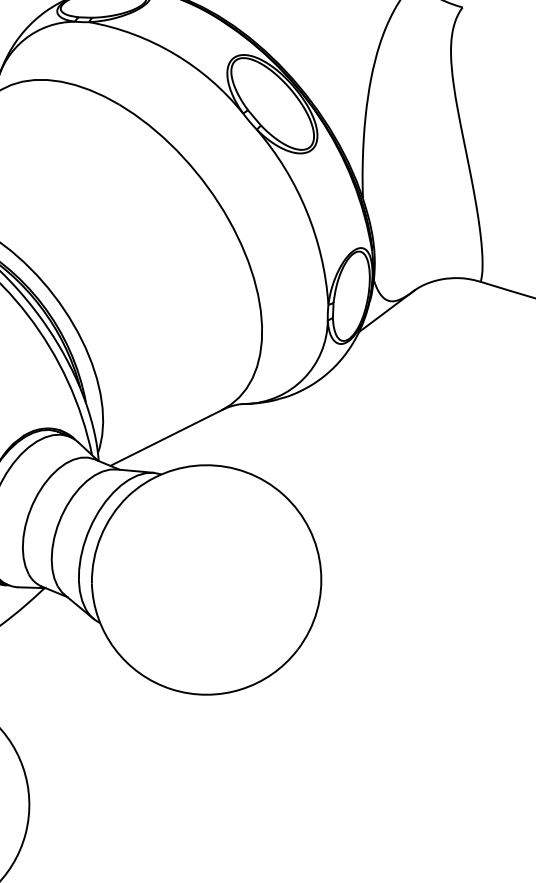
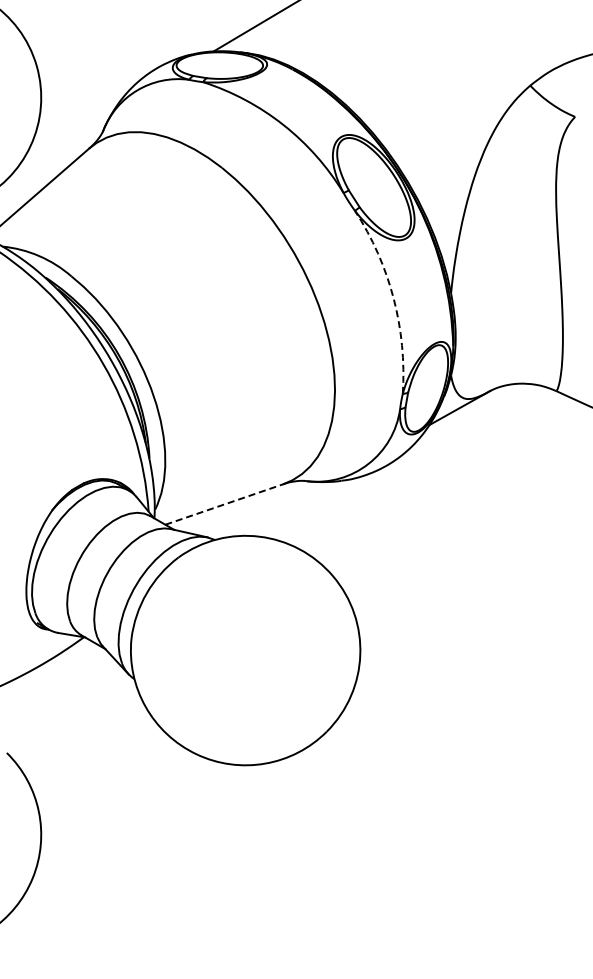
arc: (306, 211) -> (393, 298), solid -> dashed
line: (166, 437) -> (224, 504), solid -> dashed

